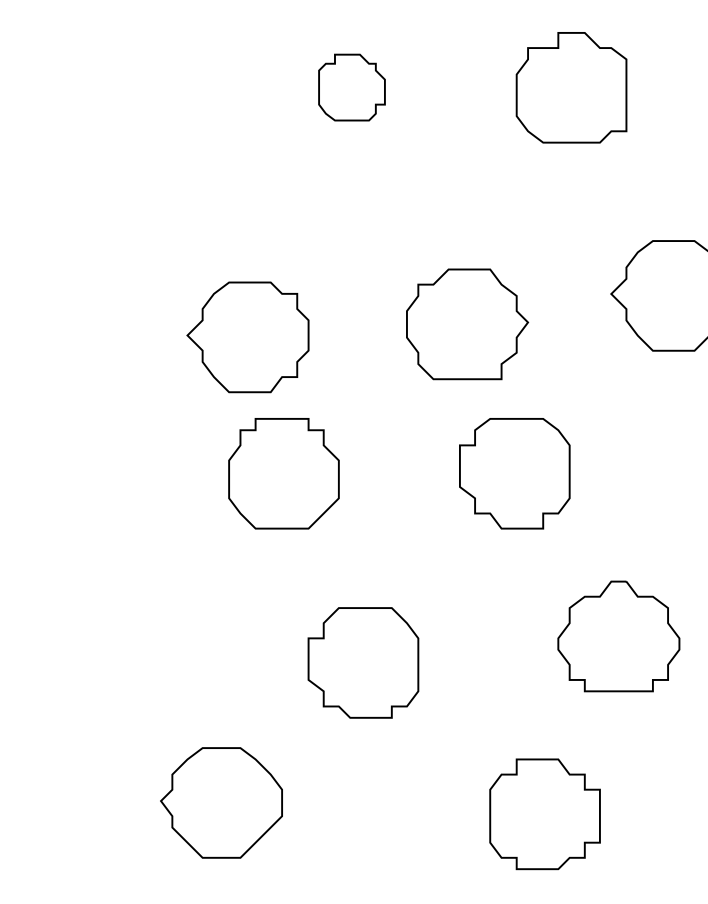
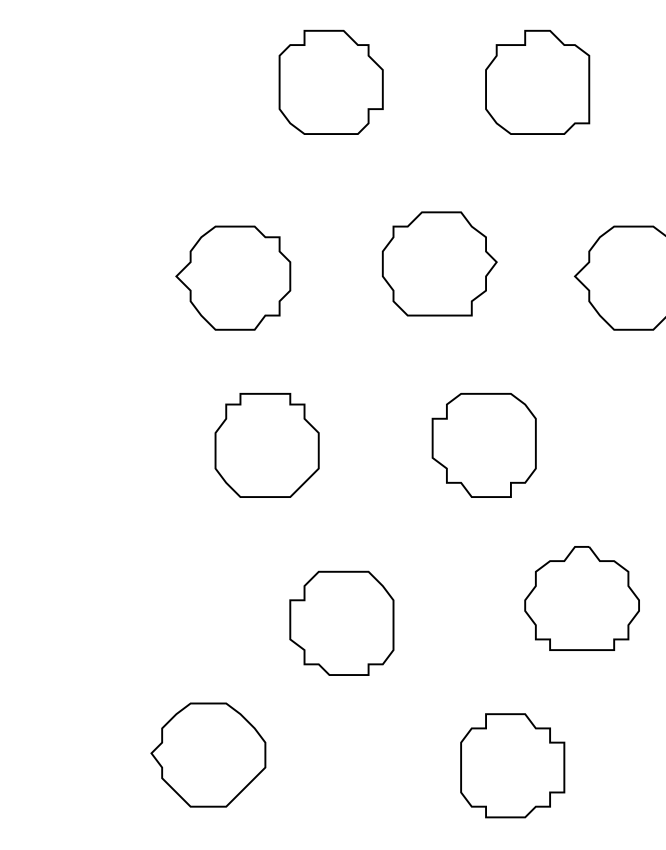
part: (351, 86) -> (330, 81), size x1.67
part: (467, 323) -> (439, 263), moved
part: (248, 336) -> (233, 277), moved

